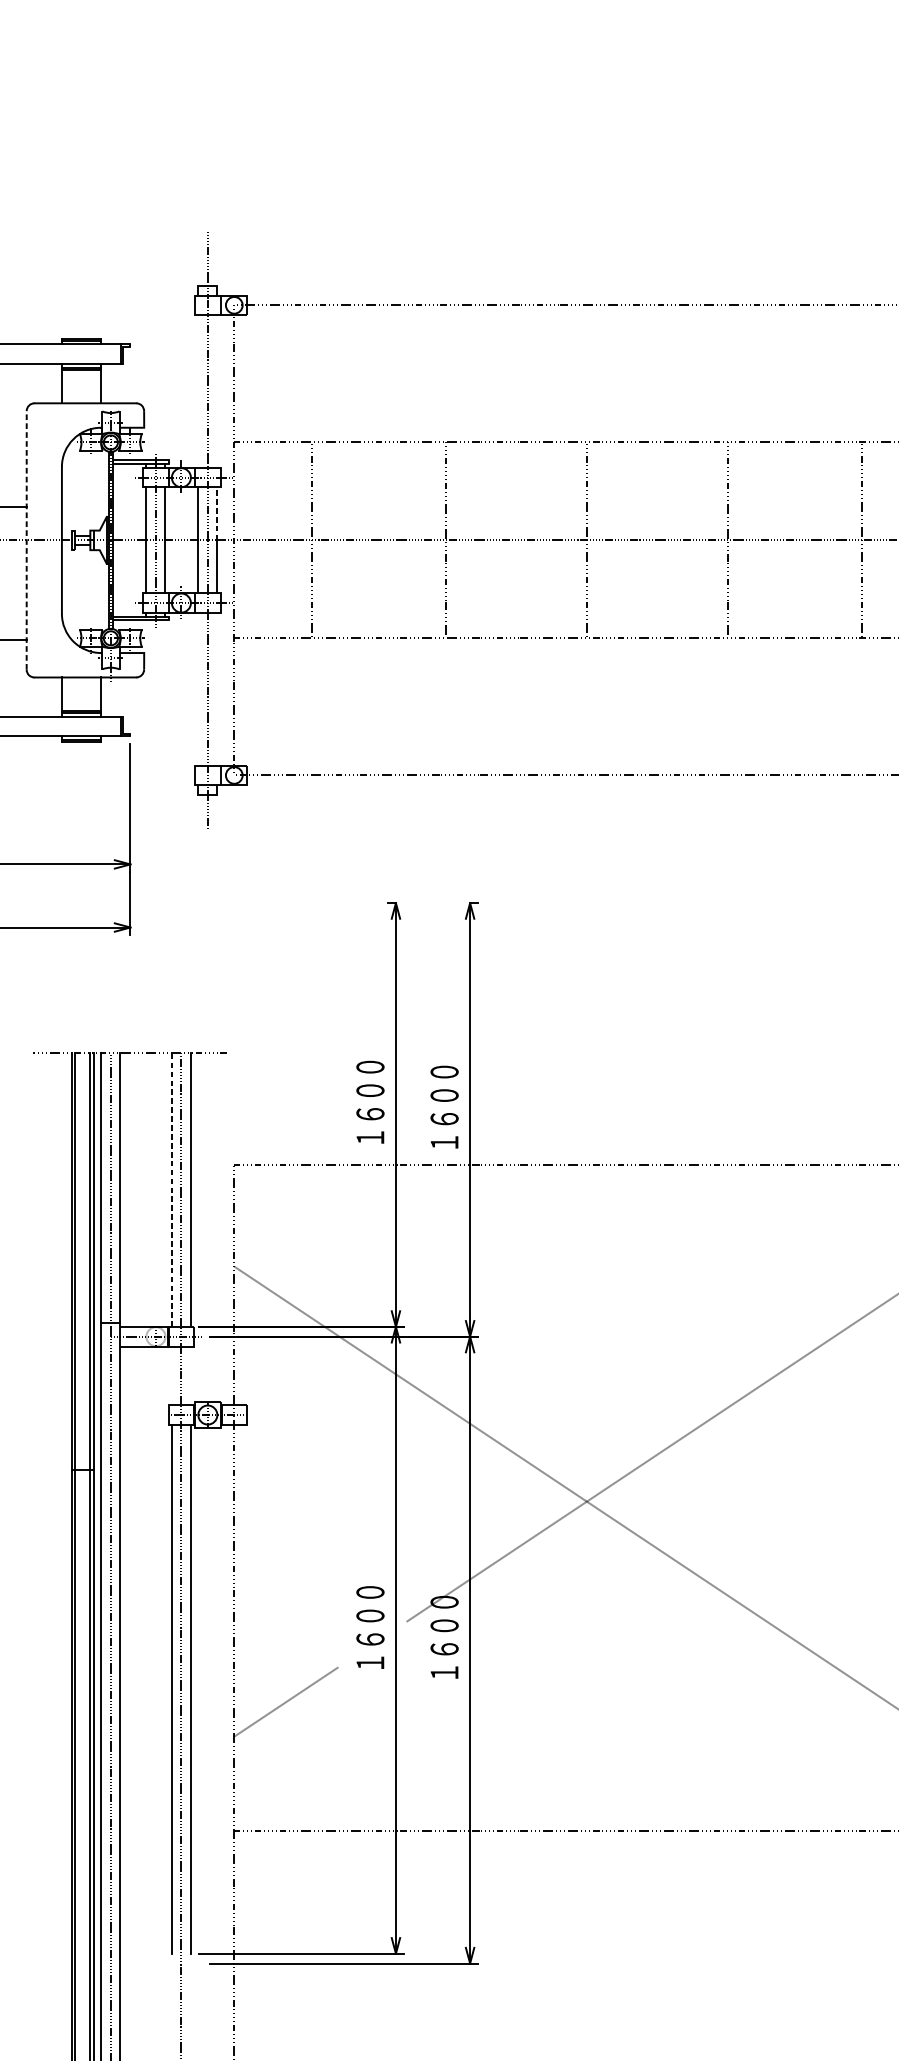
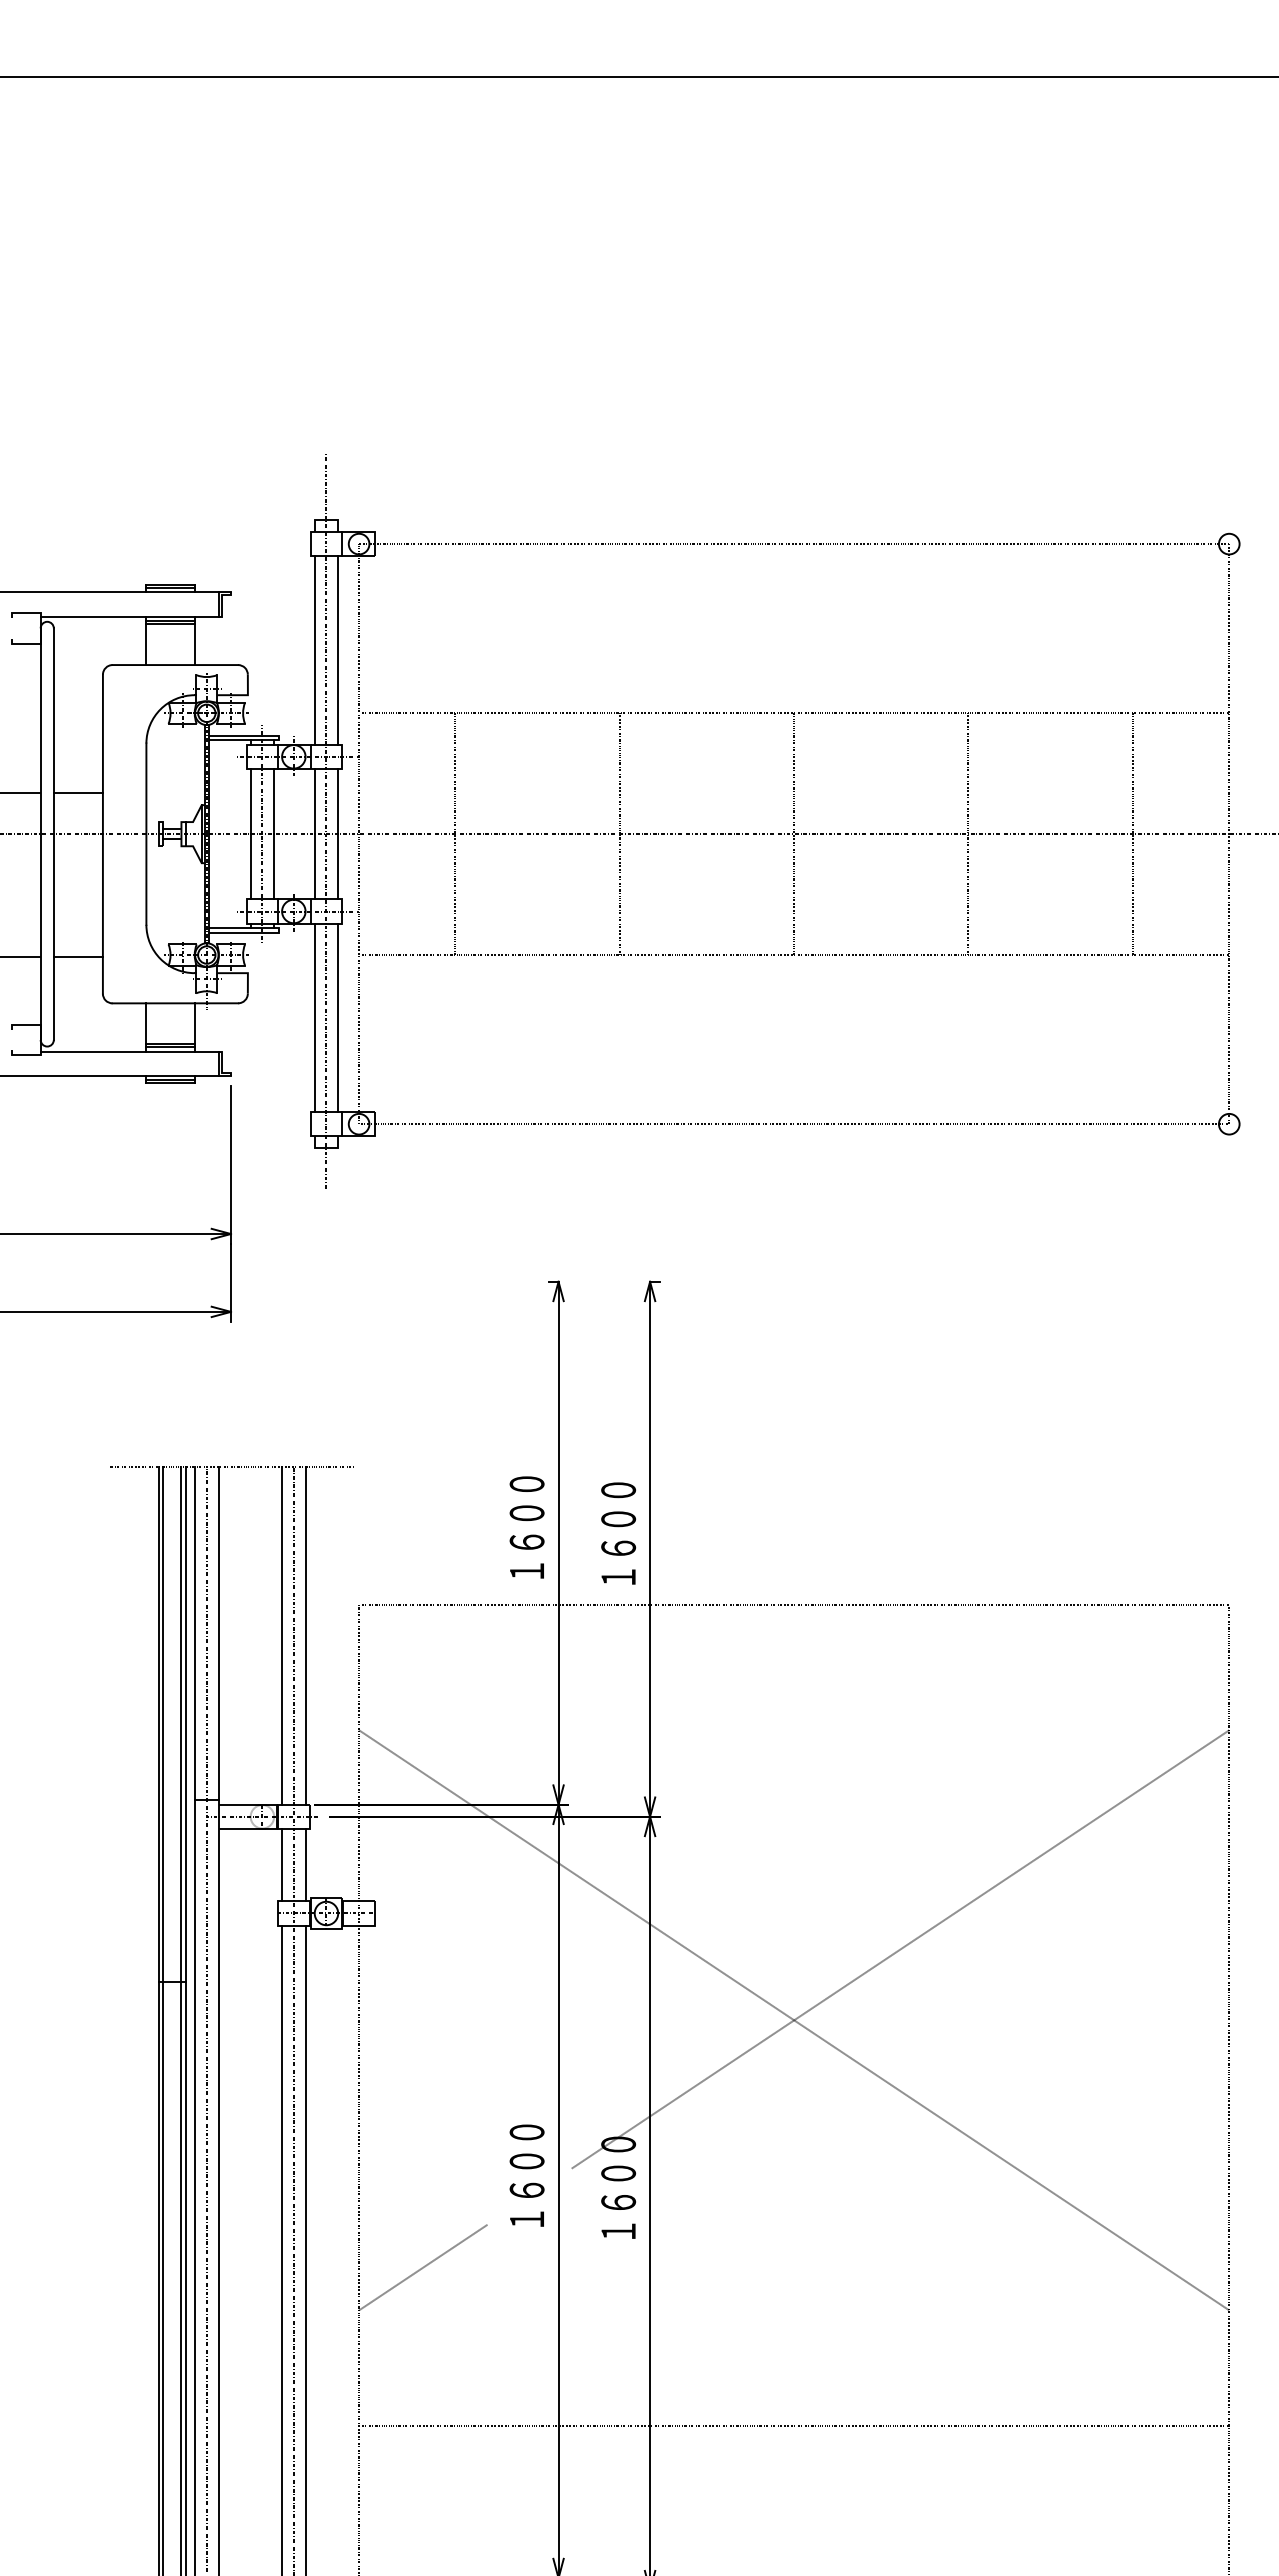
line: (198, 391) -> (314, 650), added
line: (217, 391) -> (338, 650), added
line: (217, 513) -> (338, 801), dashed -> solid
line: (26, 539) -> (102, 833), dashed -> solid
line: (198, 688) -> (314, 1017), added
line: (217, 688) -> (338, 1017), added
line: (172, 1189) -> (282, 1635), dashed -> solid
line: (172, 1375) -> (282, 1864), added
line: (190, 1375) -> (305, 1864), added

